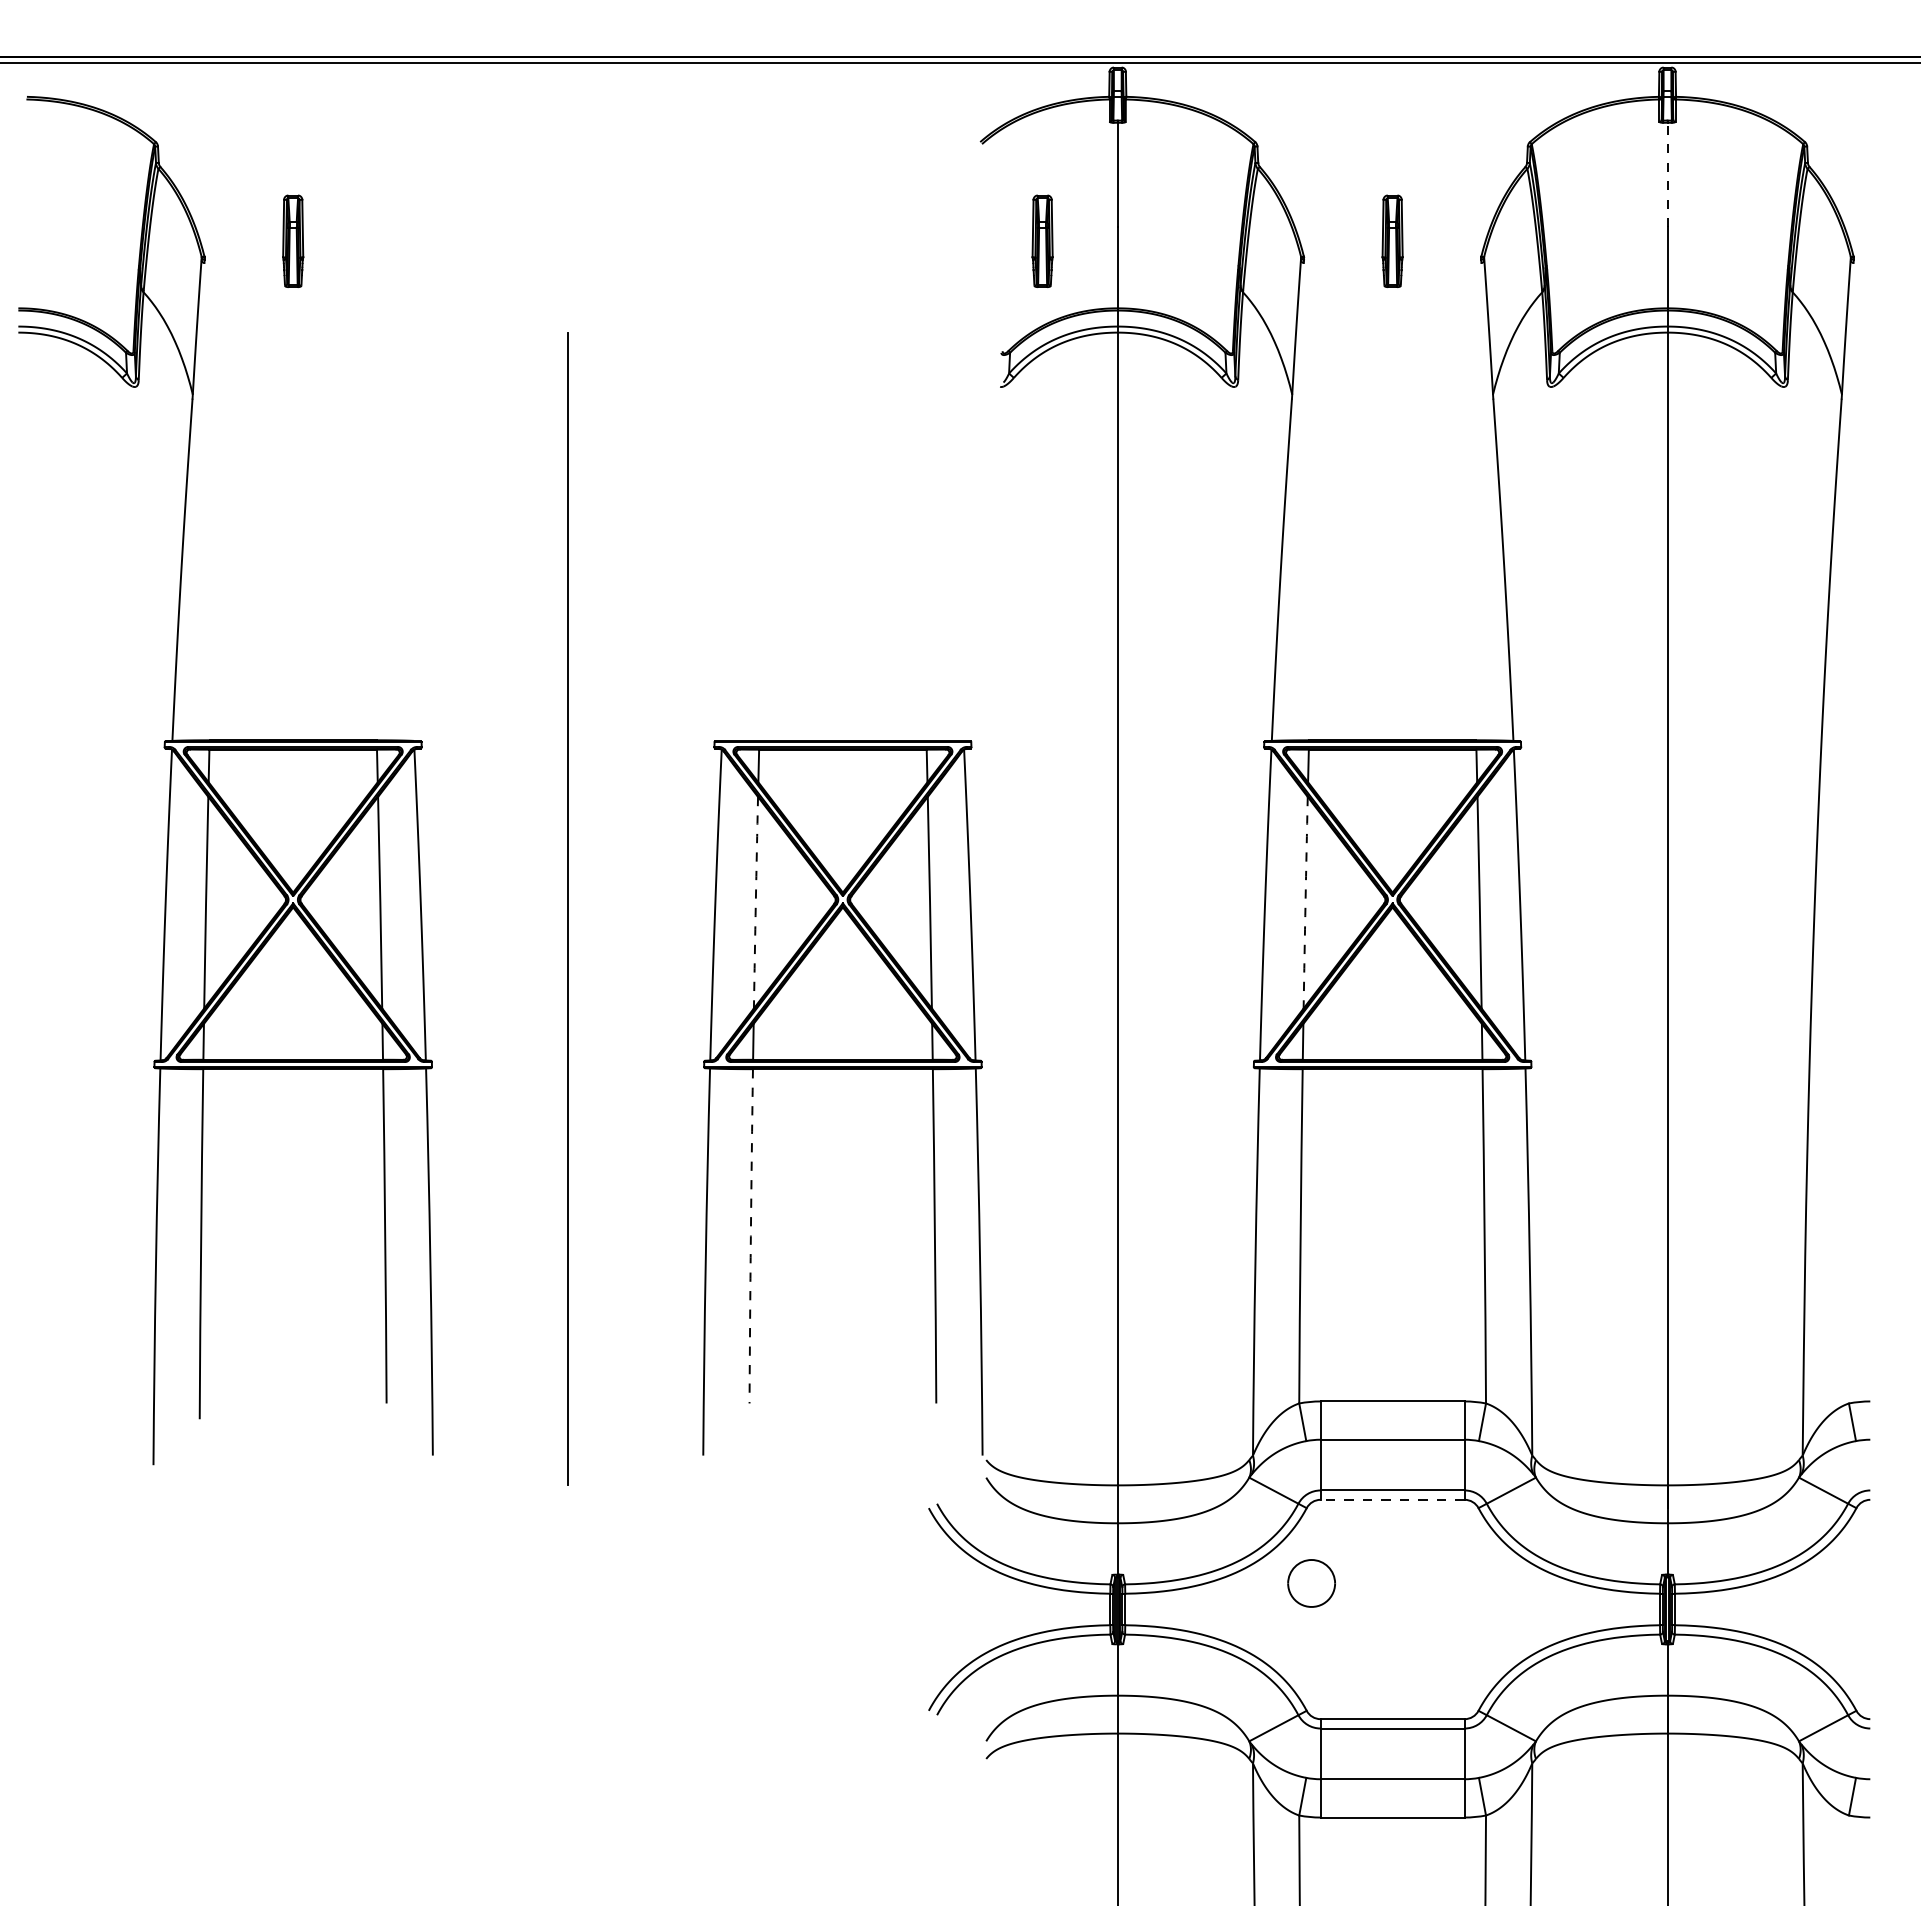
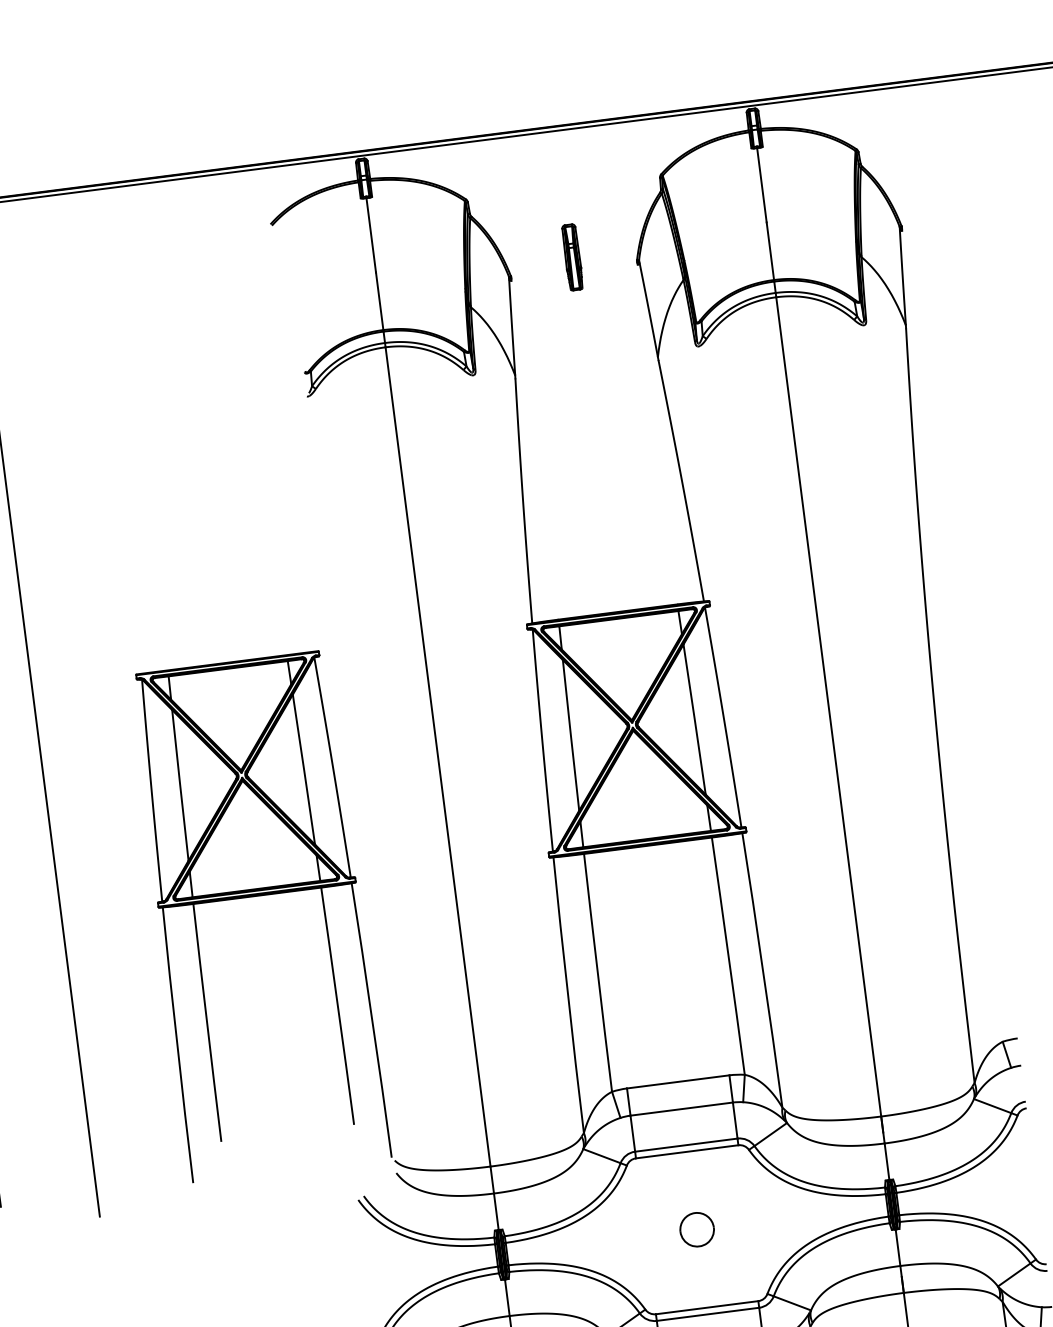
line: (1667, 174) -> (761, 184), dashed -> solid
part: (1042, 240) -> (323, 288), removed
arc: (755, 902) -> (180, 785), dashed -> solid
arc: (1305, 902) -> (570, 735), dashed -> solid
arc: (750, 1236) -> (206, 1023), dashed -> solid
line: (1392, 1499) -> (687, 1151), dashed -> solid
part: (1311, 1583) -> (697, 1229), moved

